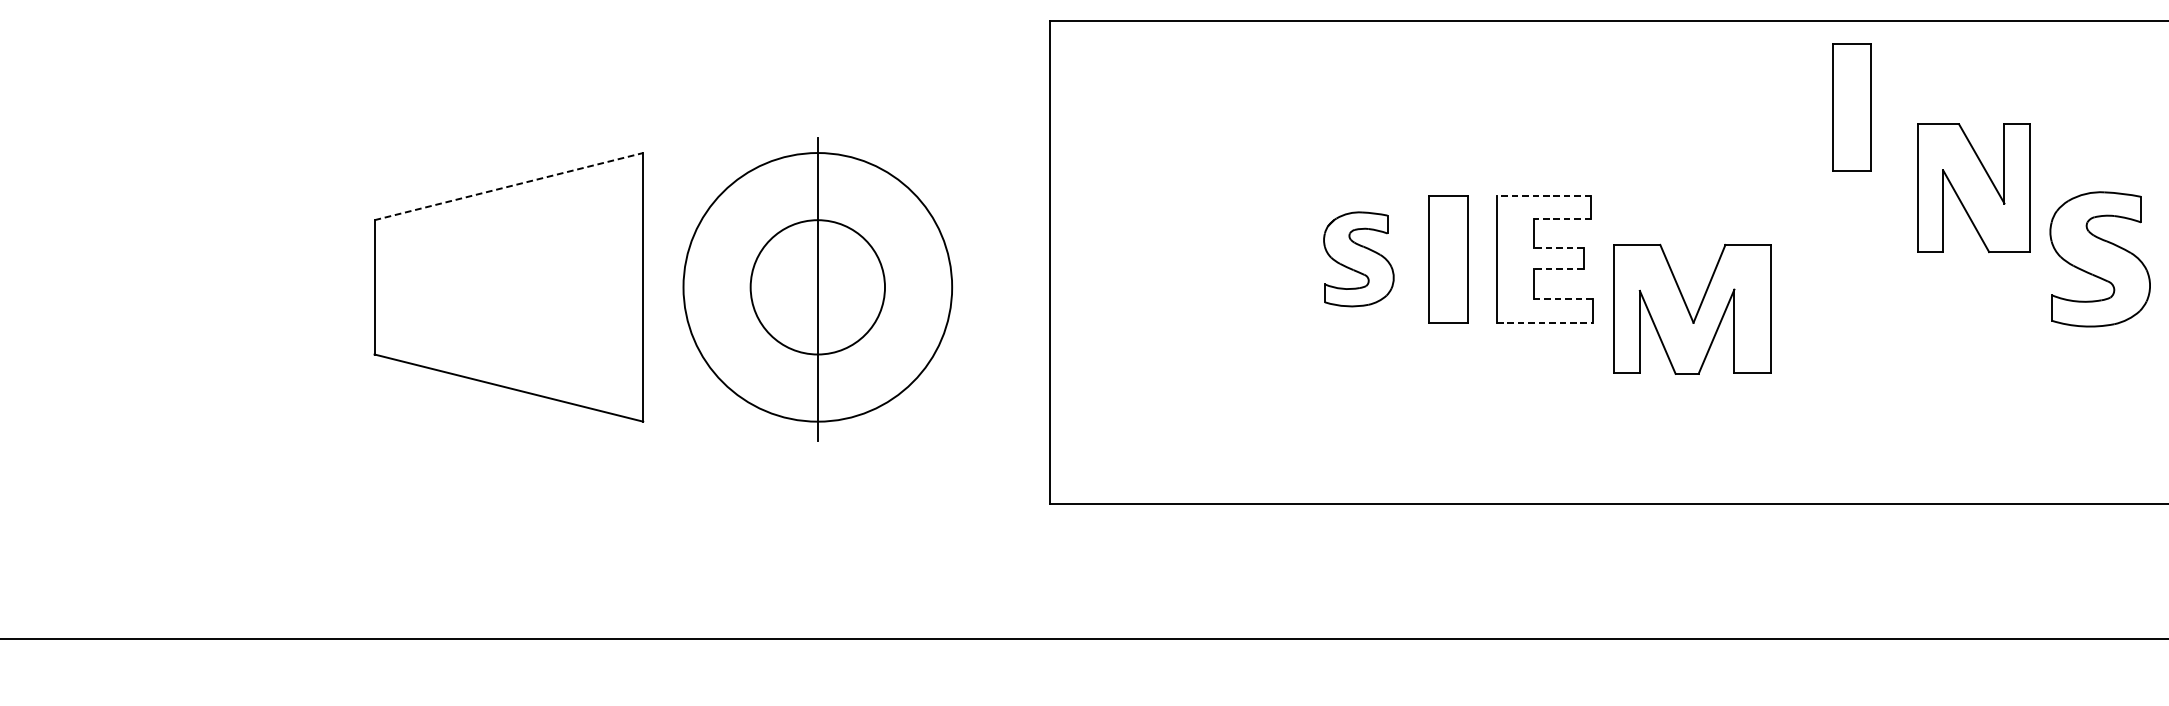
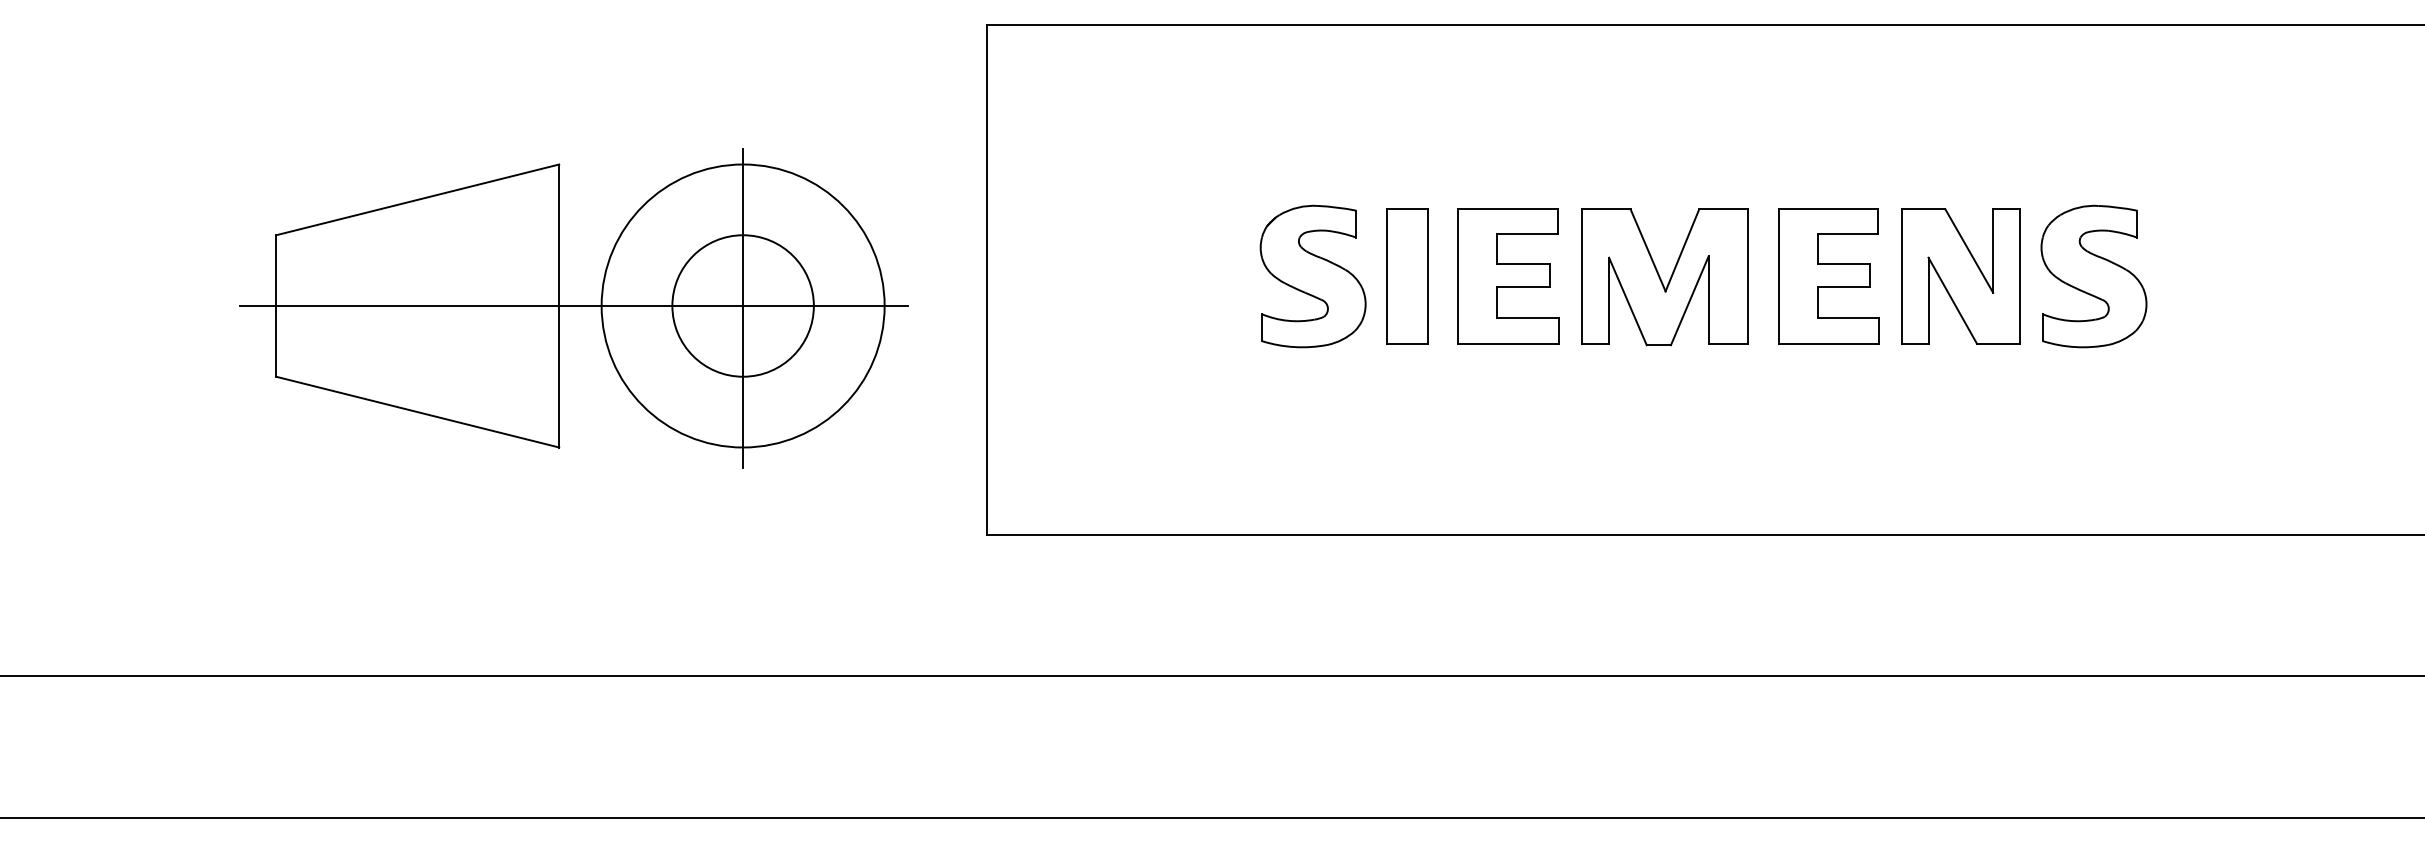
part: (1851, 107) -> (1832, 116), removed
line: (508, 186) -> (417, 199), dashed -> solid
part: (1973, 188) -> (1960, 276), moved
line: (1544, 195) -> (1508, 209), dashed -> solid
line: (1562, 219) -> (1527, 234), dashed -> solid
line: (1558, 247) -> (1523, 264), dashed -> solid
part: (1358, 259) -> (1312, 276), size x1.43
part: (1848, 259) -> (1828, 276), added
line: (1558, 268) -> (1523, 286), dashed -> solid
line: (656, 287) -> (573, 306), added
line: (1563, 299) -> (1528, 318), dashed -> solid
part: (1692, 309) -> (1664, 277), moved
line: (1545, 322) -> (1509, 343), dashed -> solid

